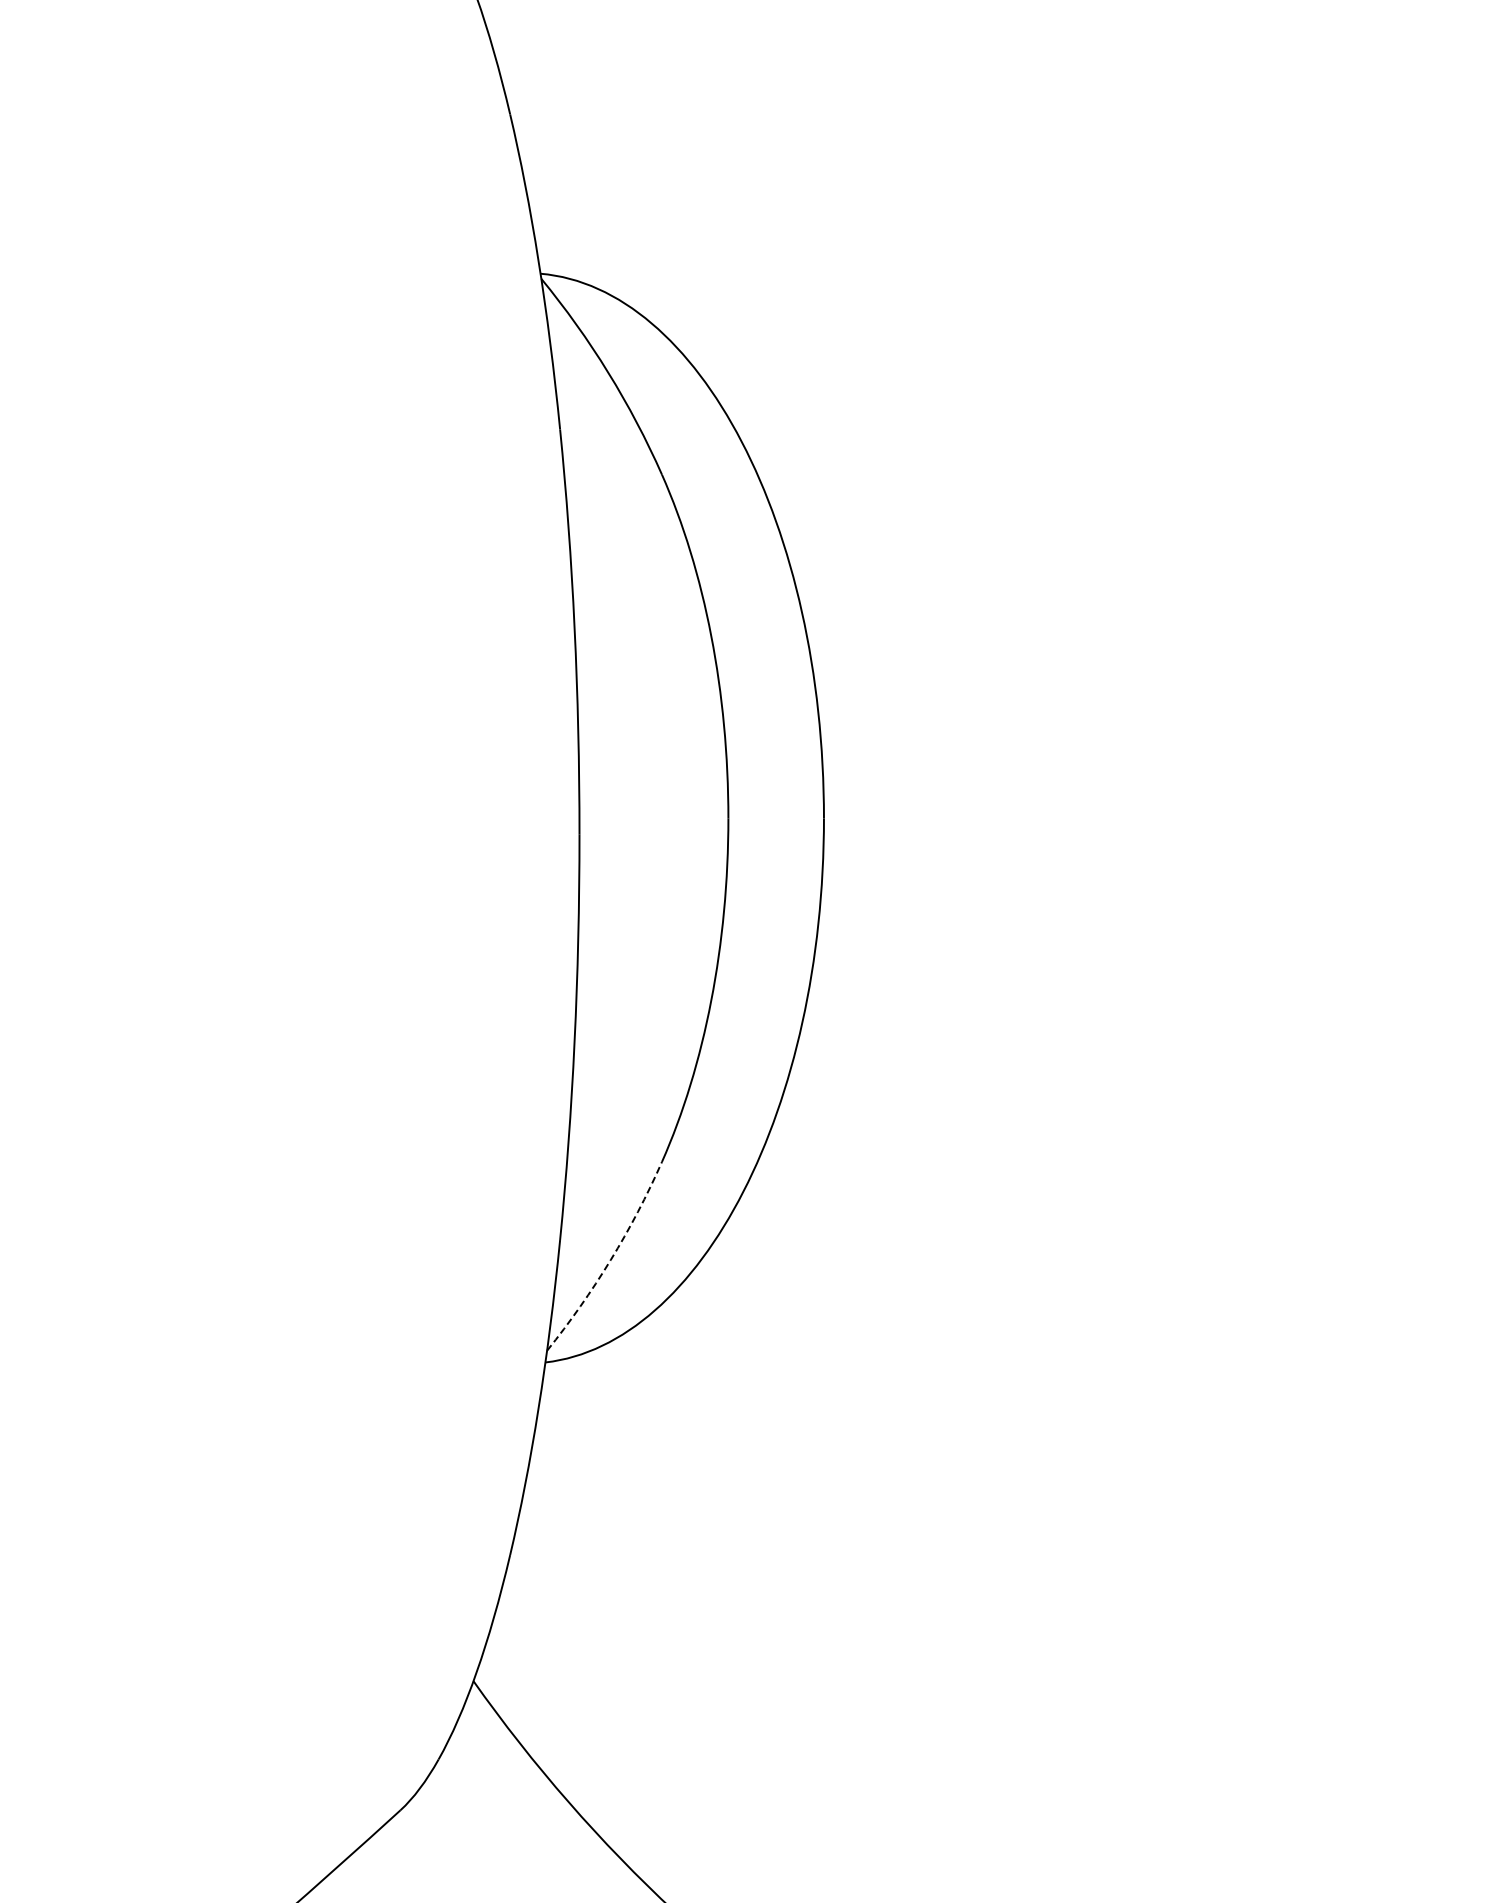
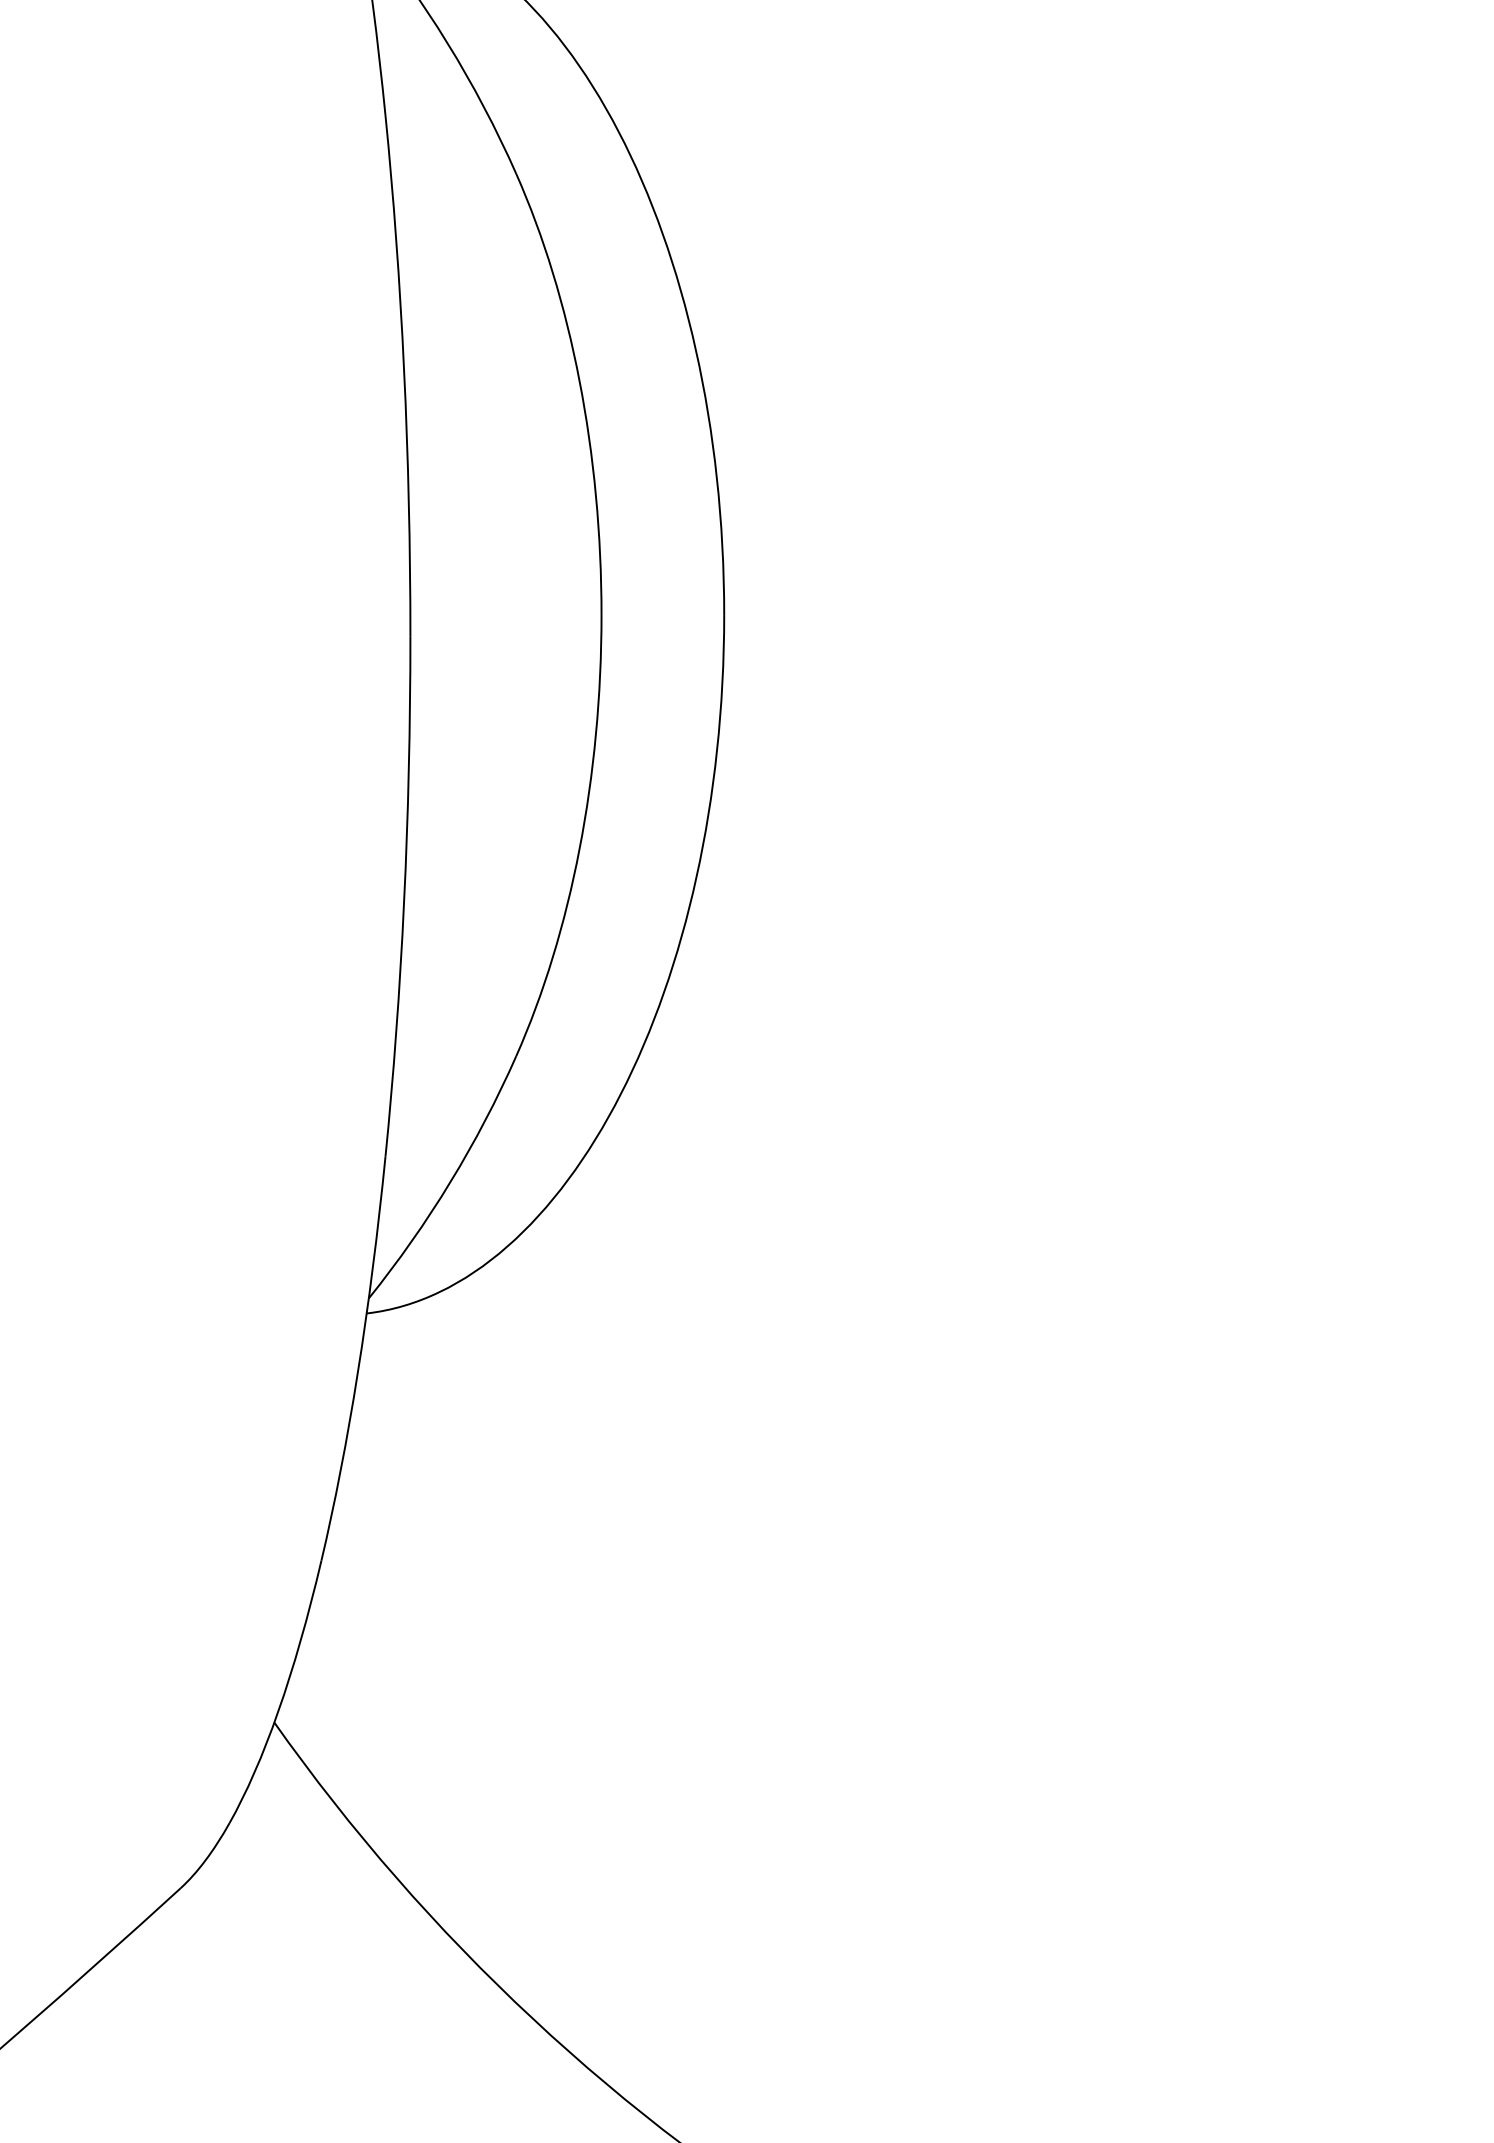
arc: (610, 1260) -> (450, 1182), dashed -> solid

